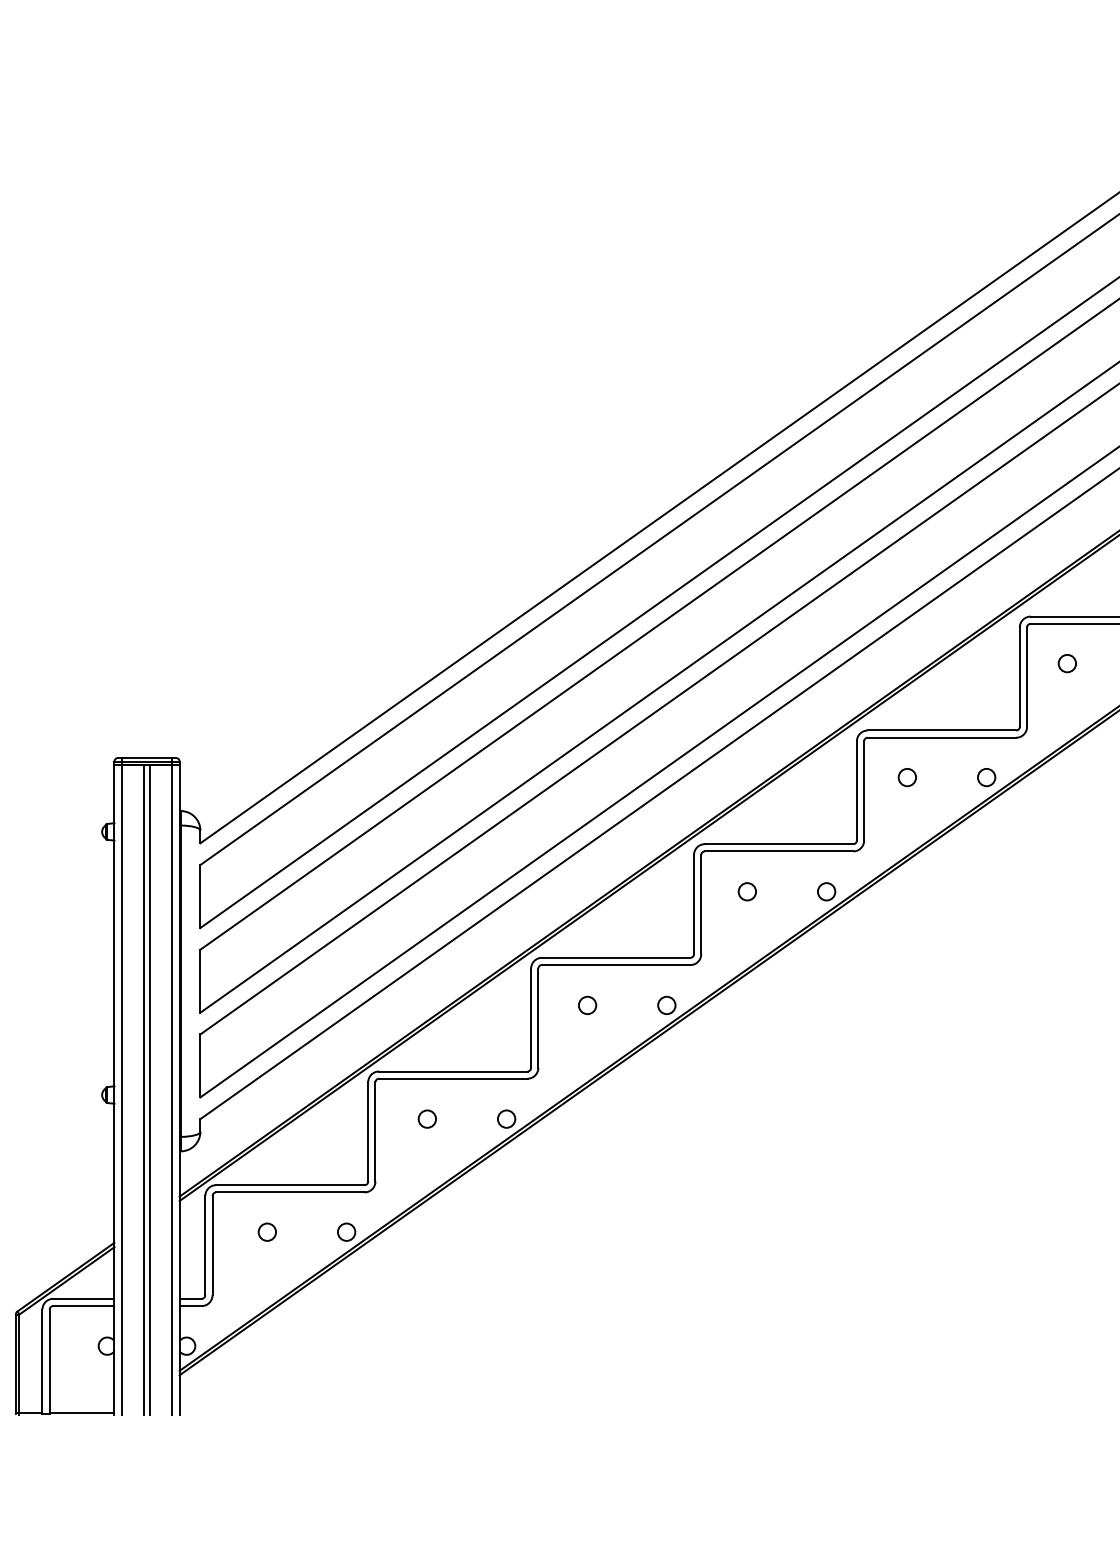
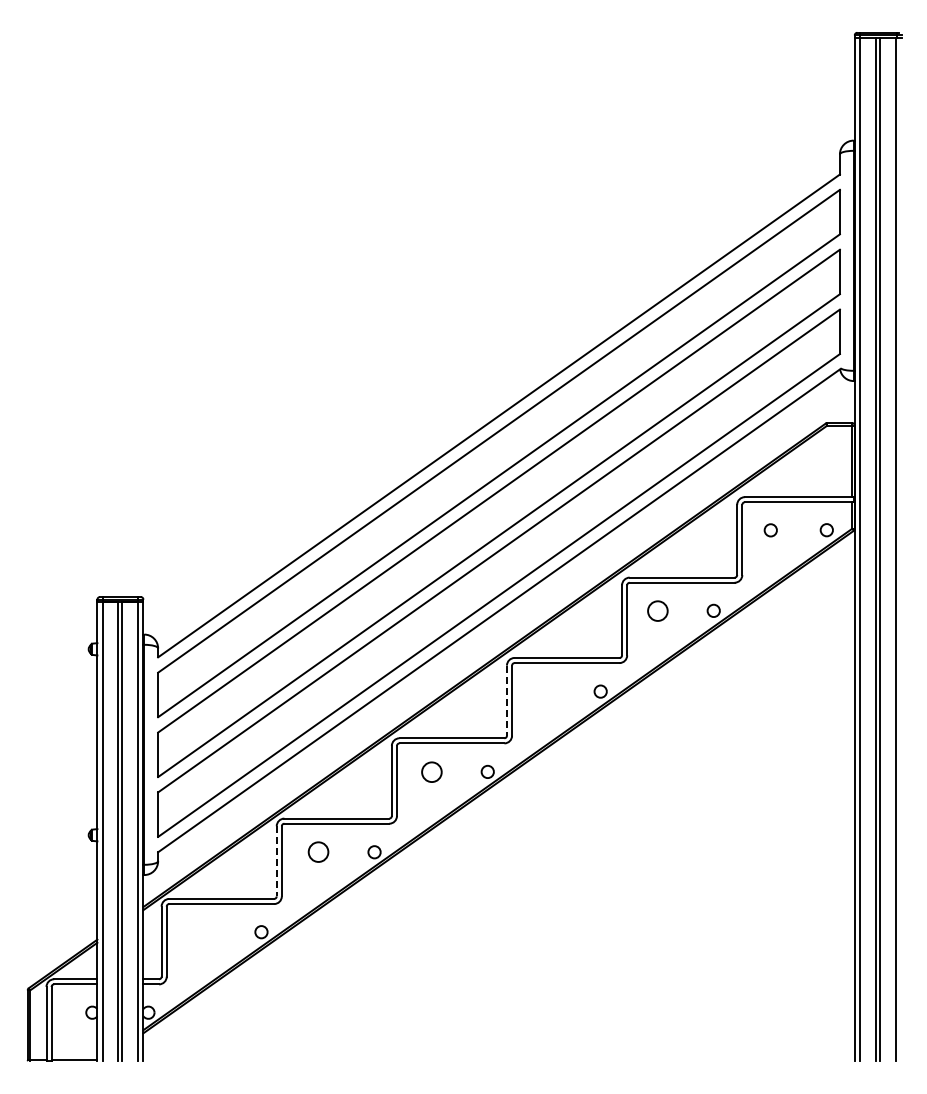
circle: (907, 777) -> (657, 610), size x1.6
circle: (747, 891) -> (544, 691), removed
line: (693, 905) -> (506, 701), solid -> dashed
circle: (587, 1004) -> (431, 771), size x1.6
circle: (427, 1119) -> (318, 852), size x1.6
line: (367, 1132) -> (276, 861), solid -> dashed
circle: (267, 1232) -> (205, 932), removed

